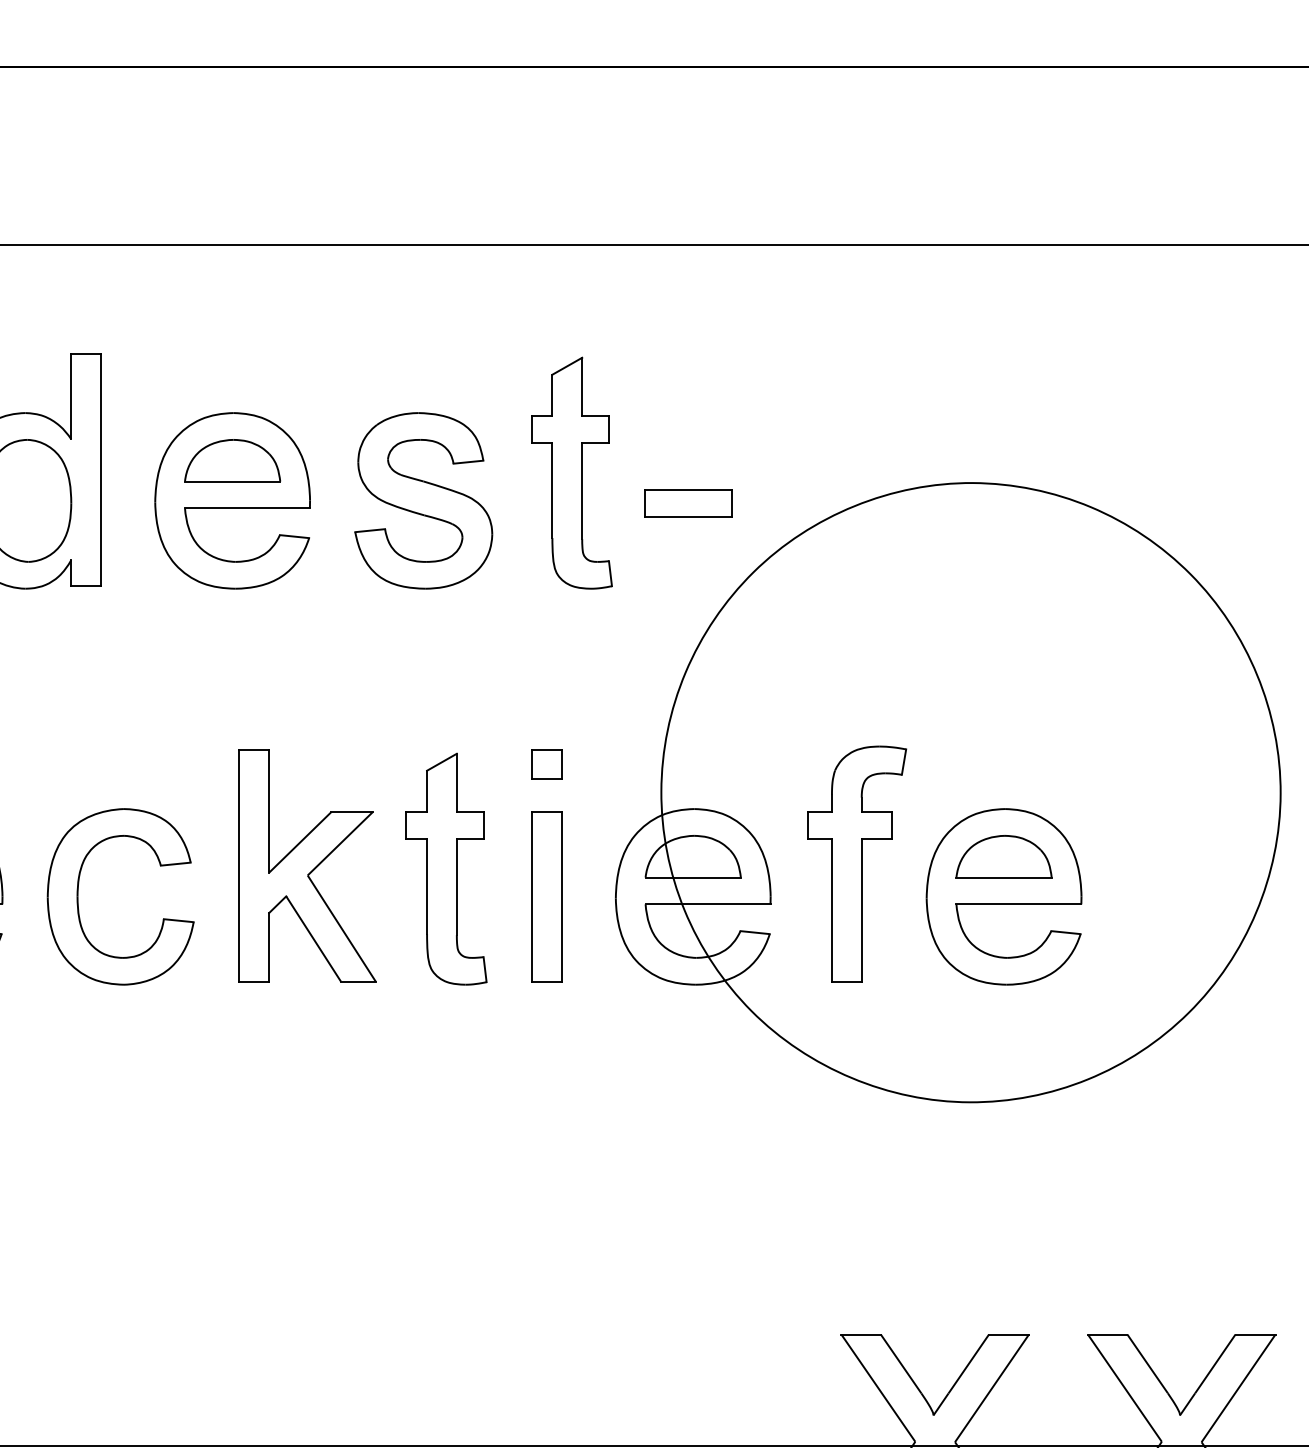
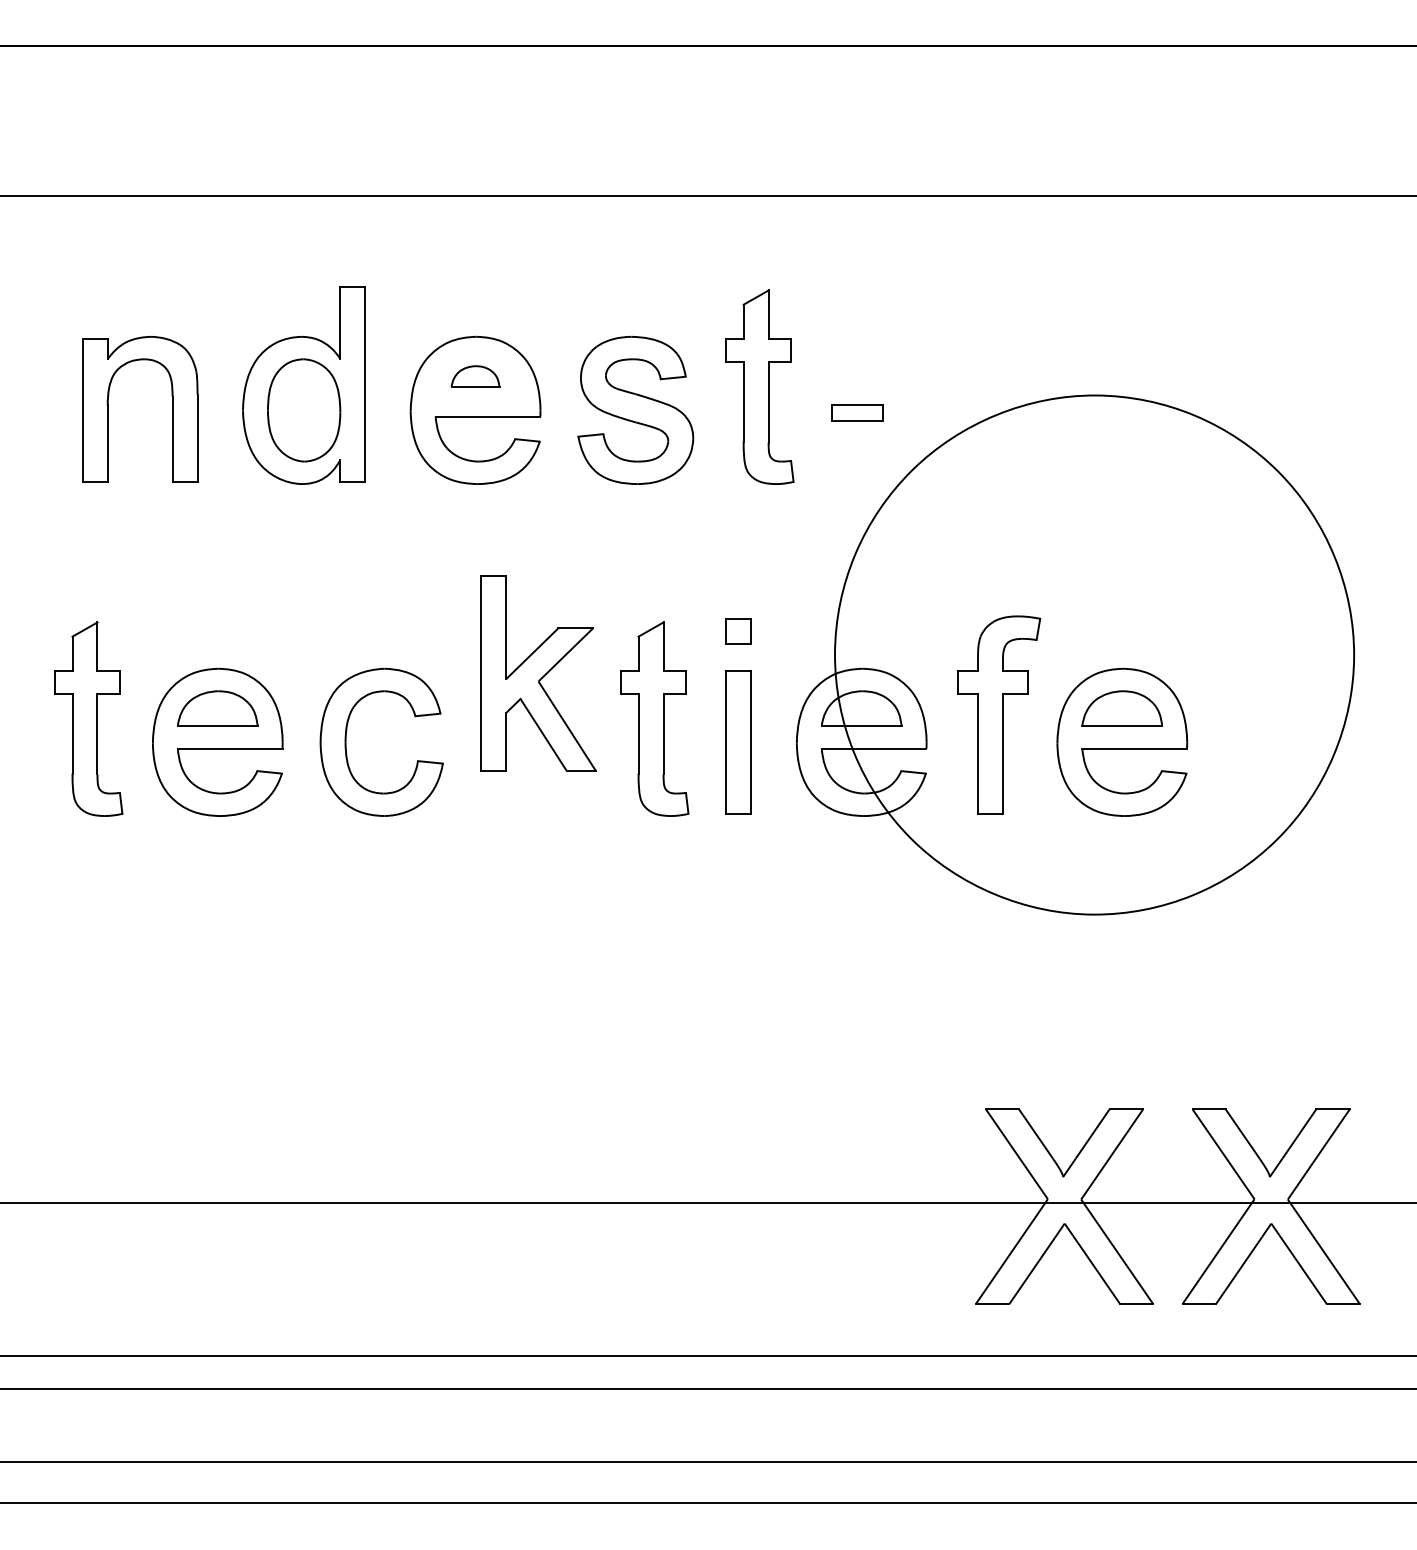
part: (232, 460) -> (475, 376), size x0.6
part: (688, 503) -> (857, 412), size x0.7
part: (307, 865) -> (538, 673), moved

